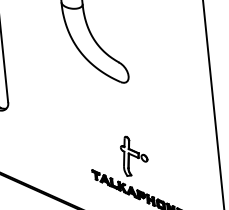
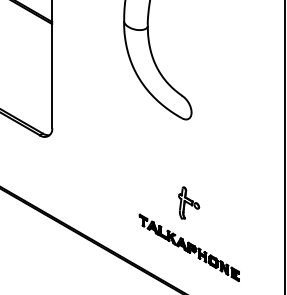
part: (133, 155) -> (188, 202), size x0.7

